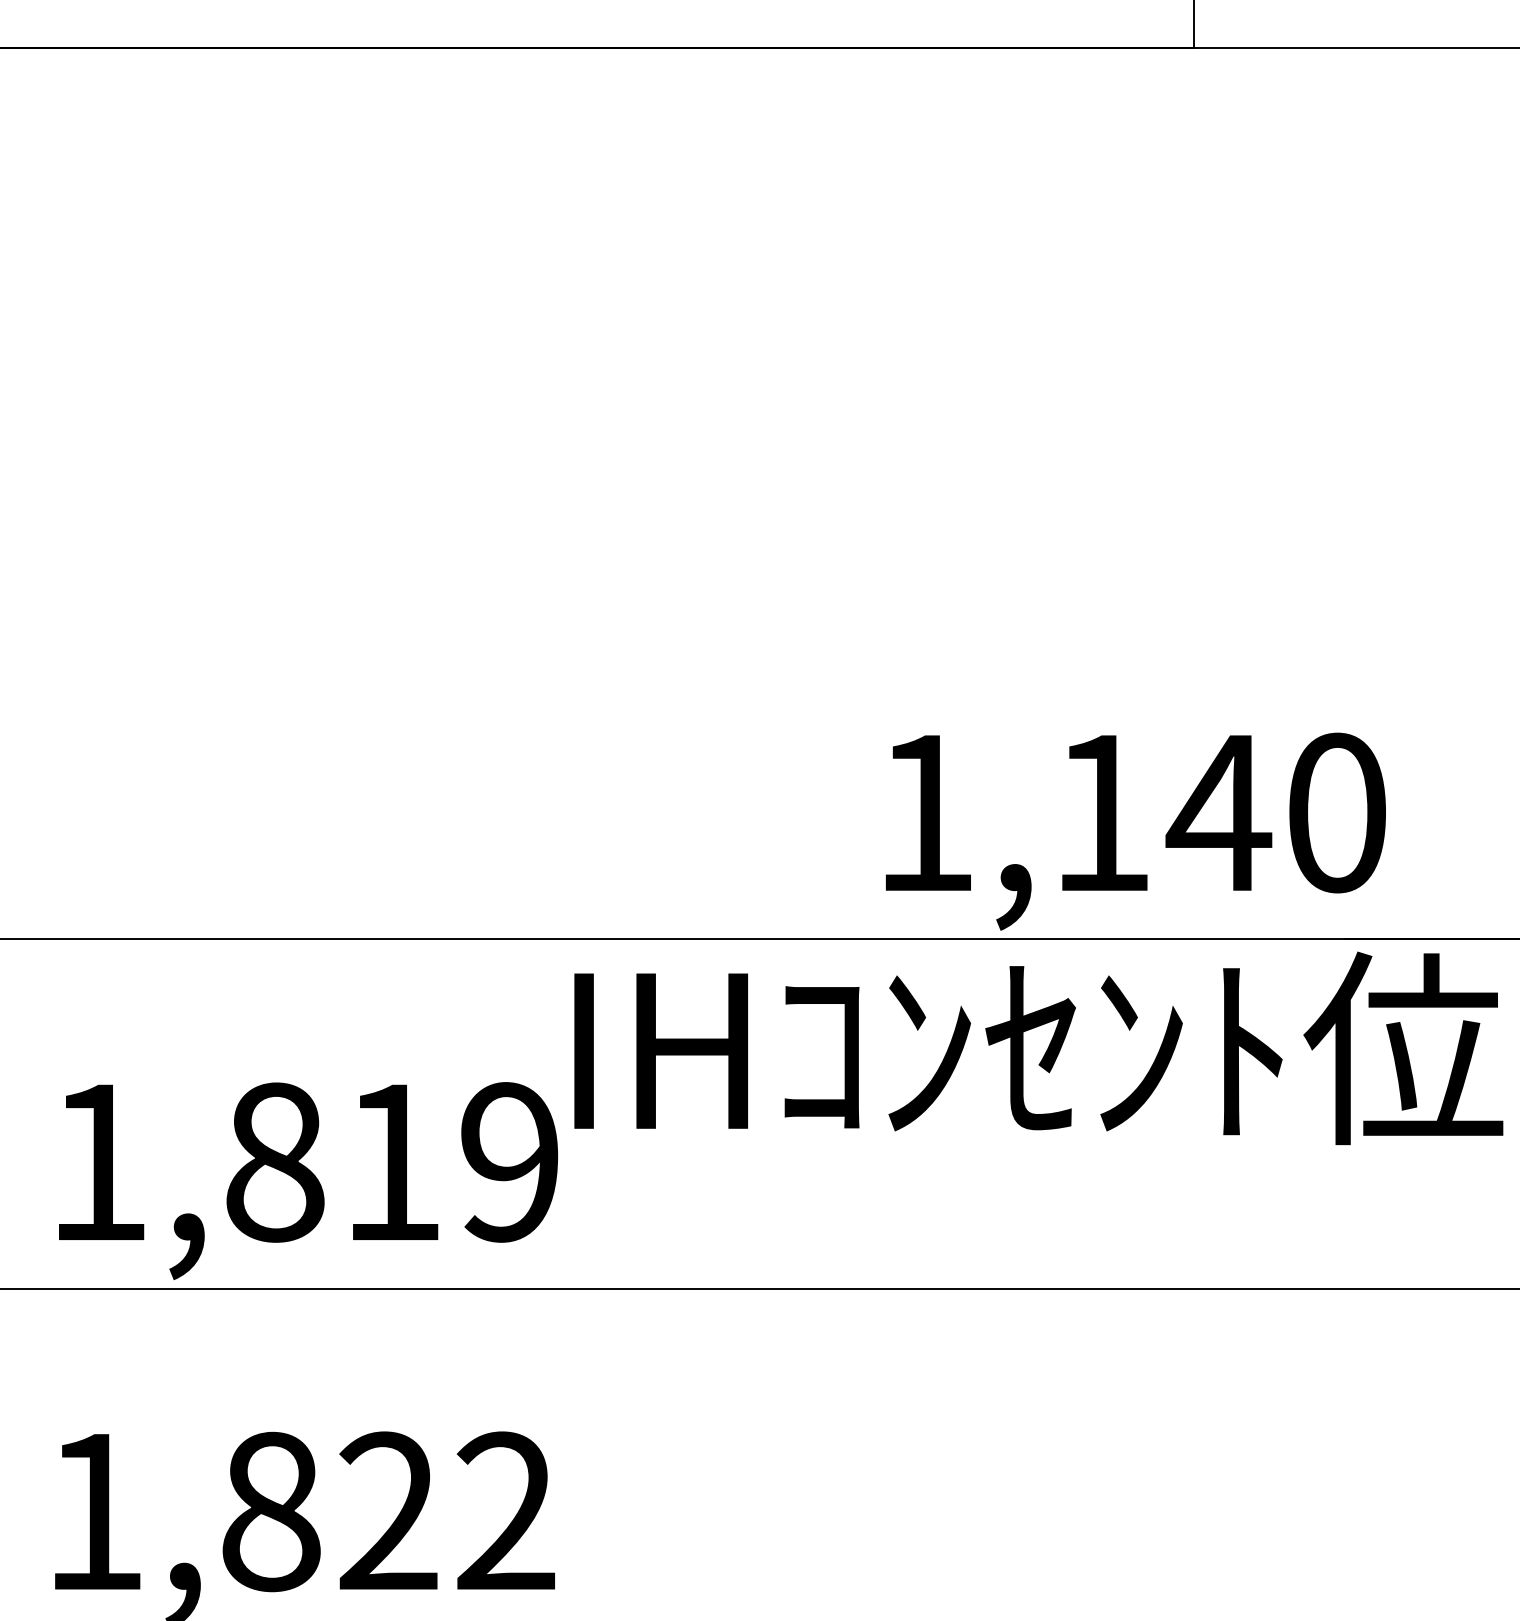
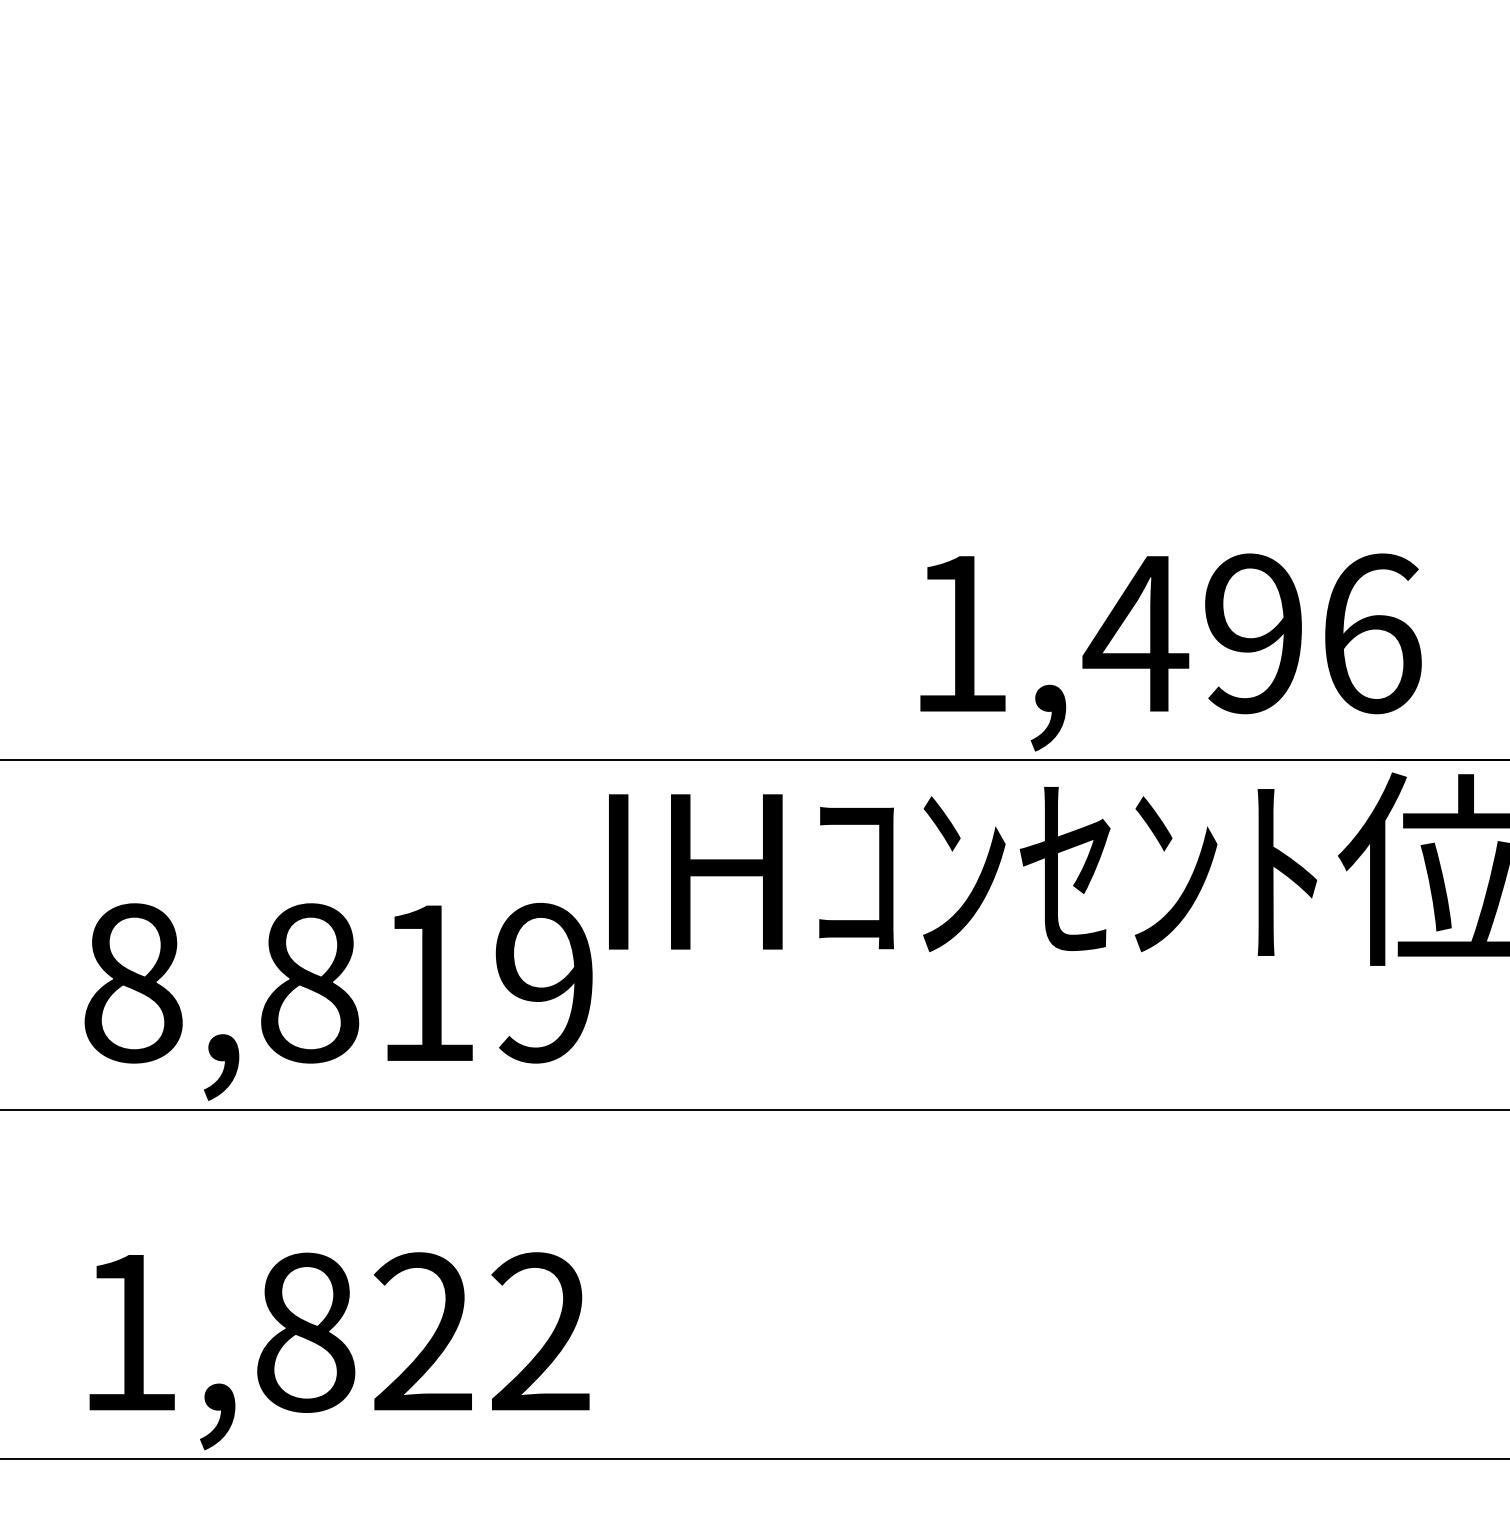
text: (1217, 812) -> (1252, 633), 1,140 -> 1,496
text: (99, 1162) -> (134, 983), 1,819 -> 8,819

